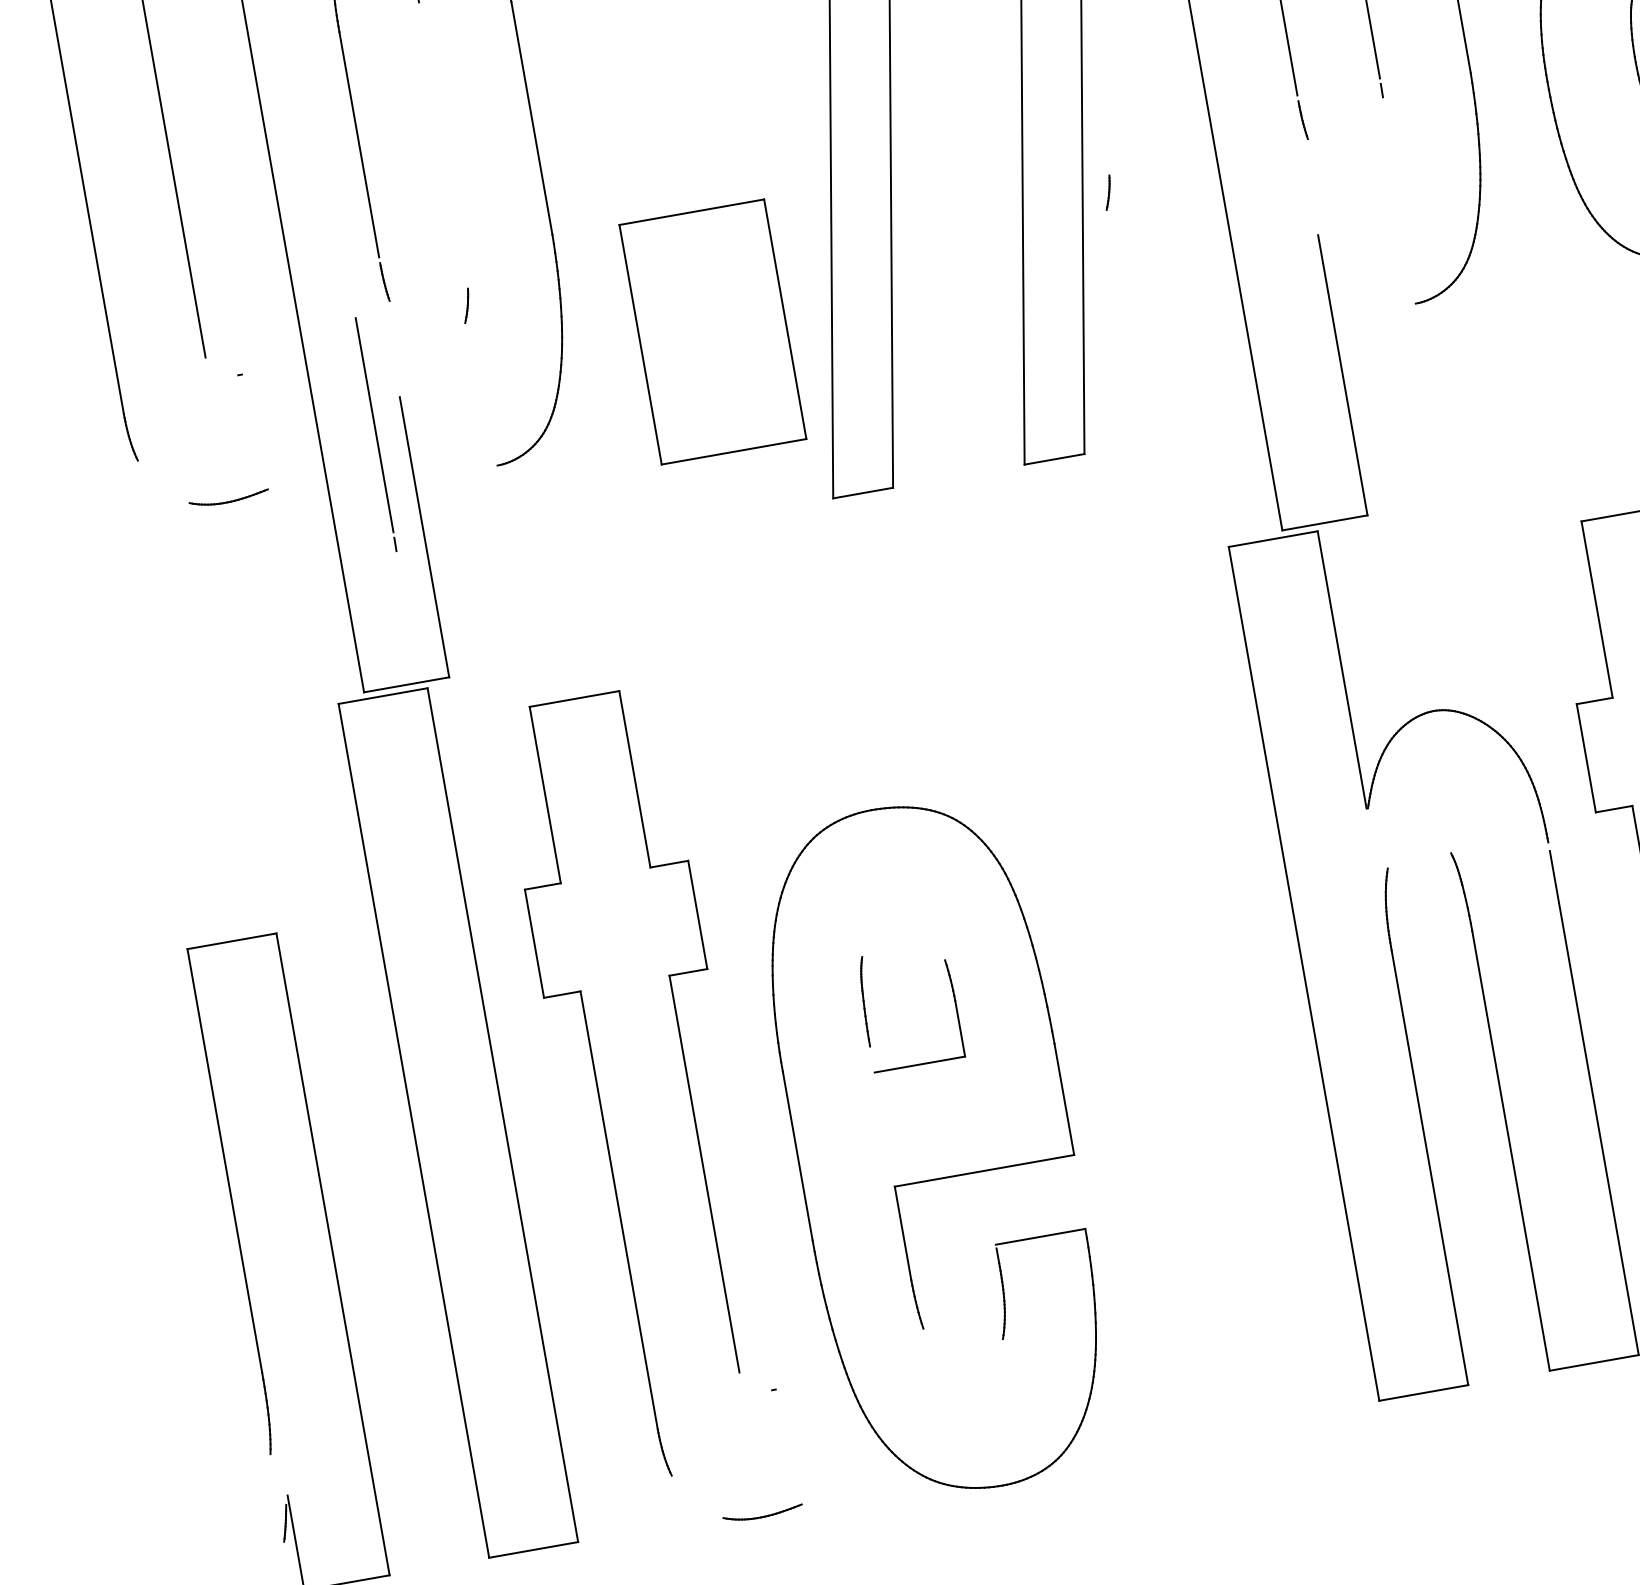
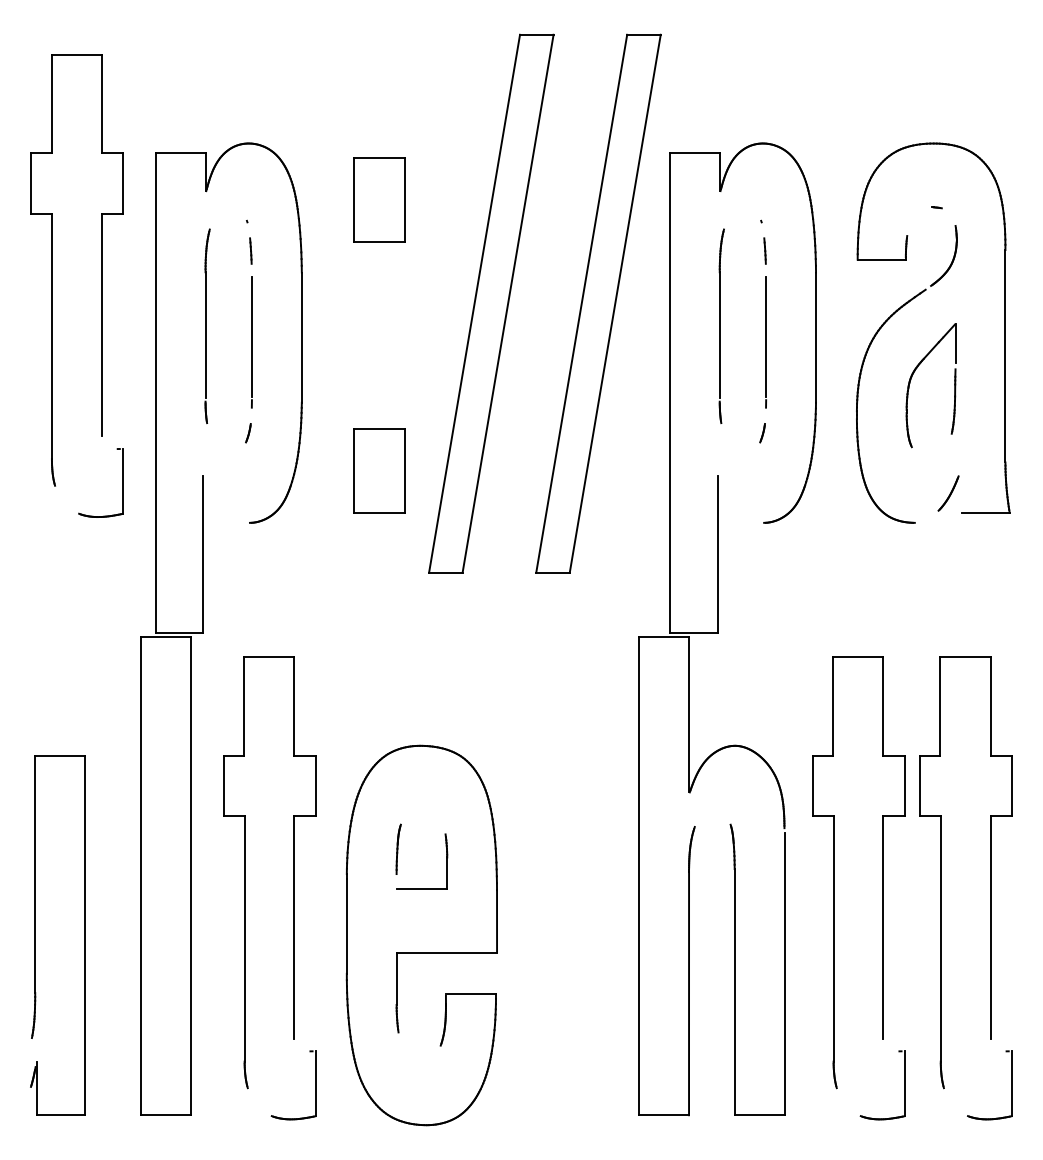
line: (1107, 193) -> (762, 433), moved
part: (712, 331) -> (379, 470), size x0.62
line: (256, 431) -> (122, 481), added
line: (375, 434) -> (251, 342), moved
line: (791, 1446) -> (315, 1083), added

